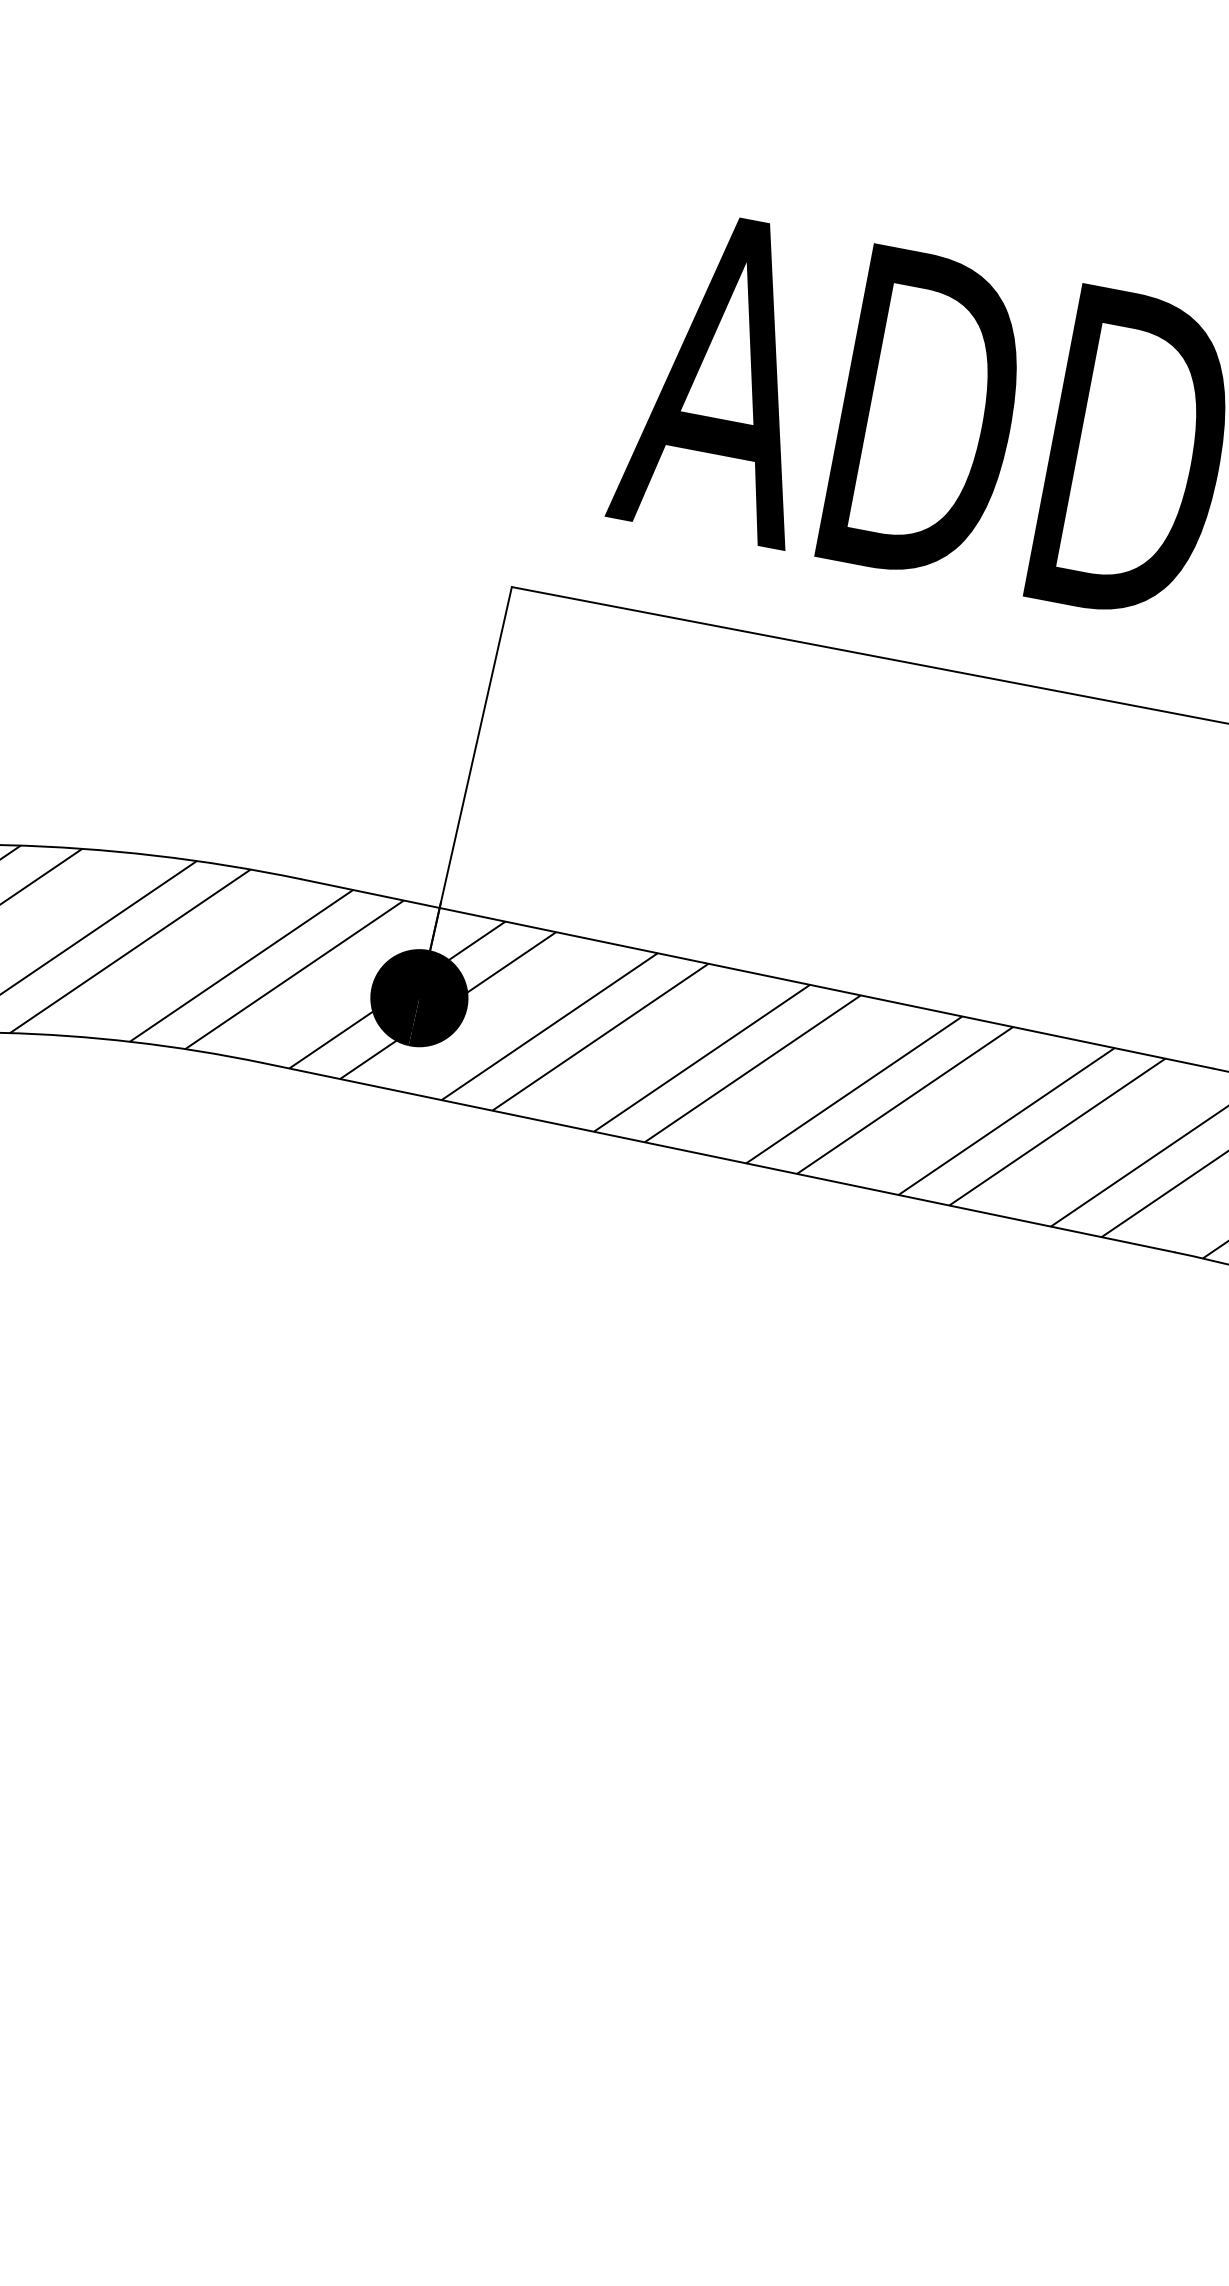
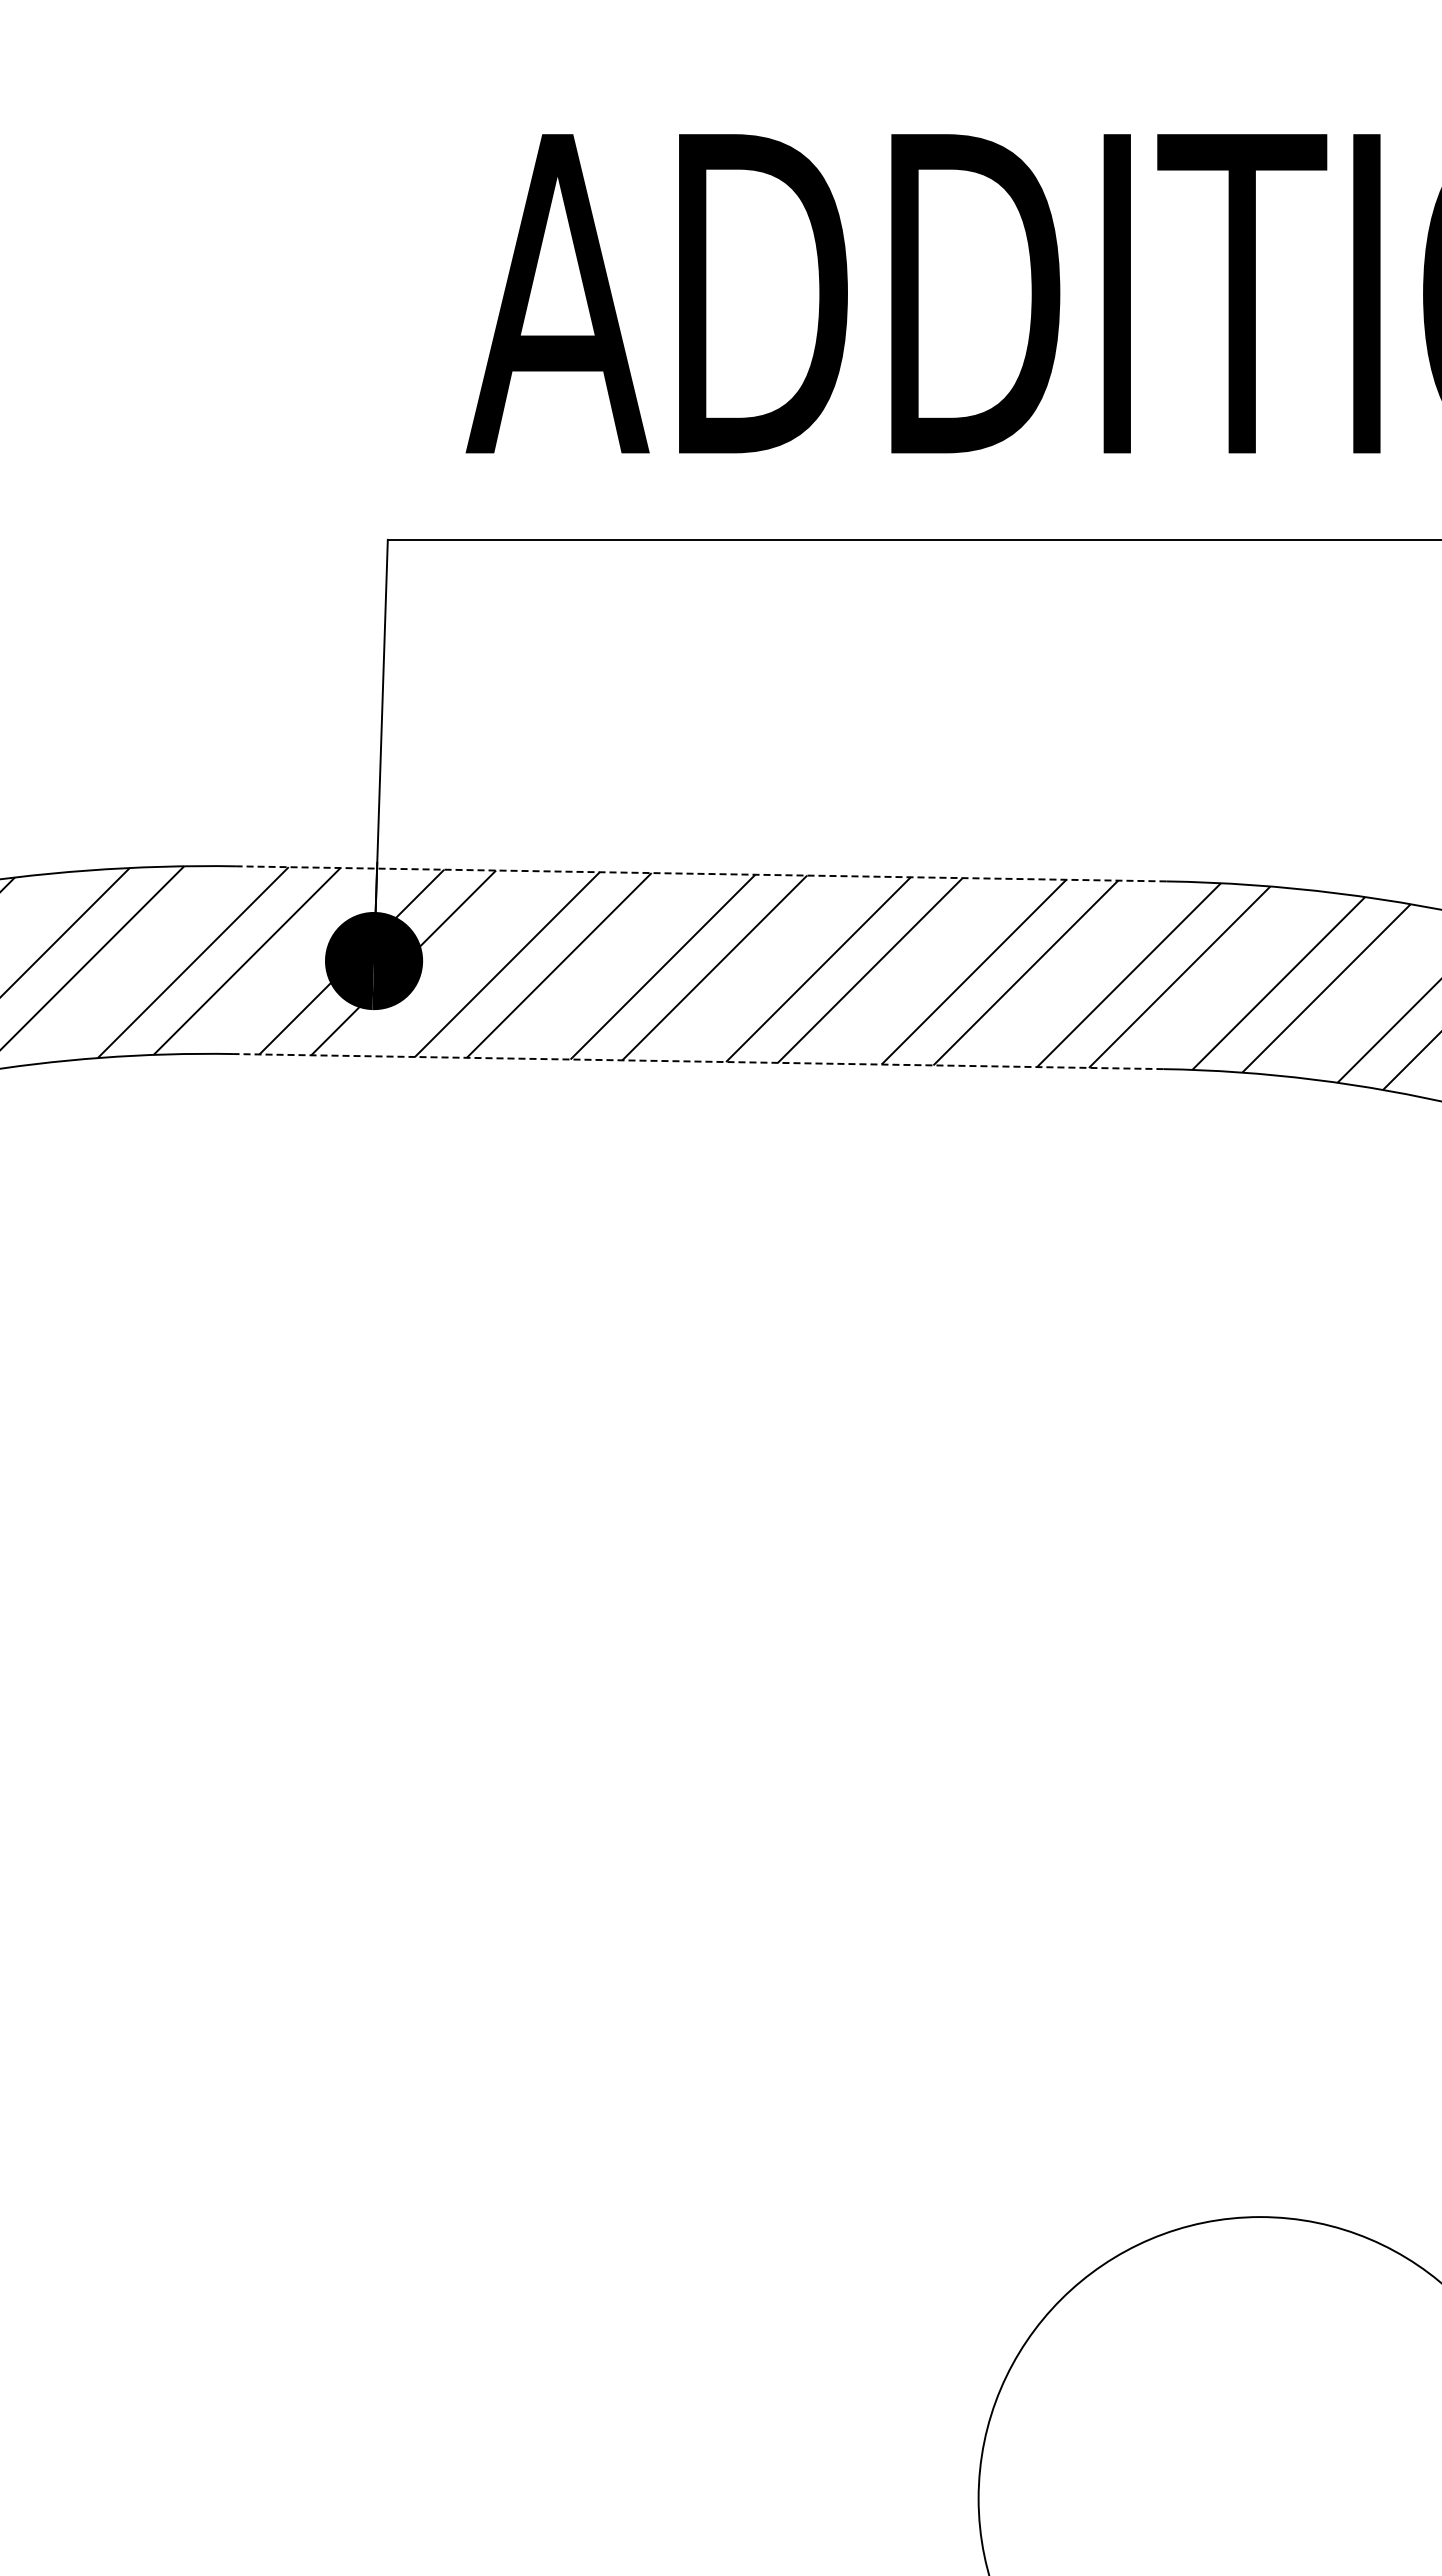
line: (756, 973) -> (700, 873), solid -> dashed
line: (718, 1157) -> (697, 1061), solid -> dashed

